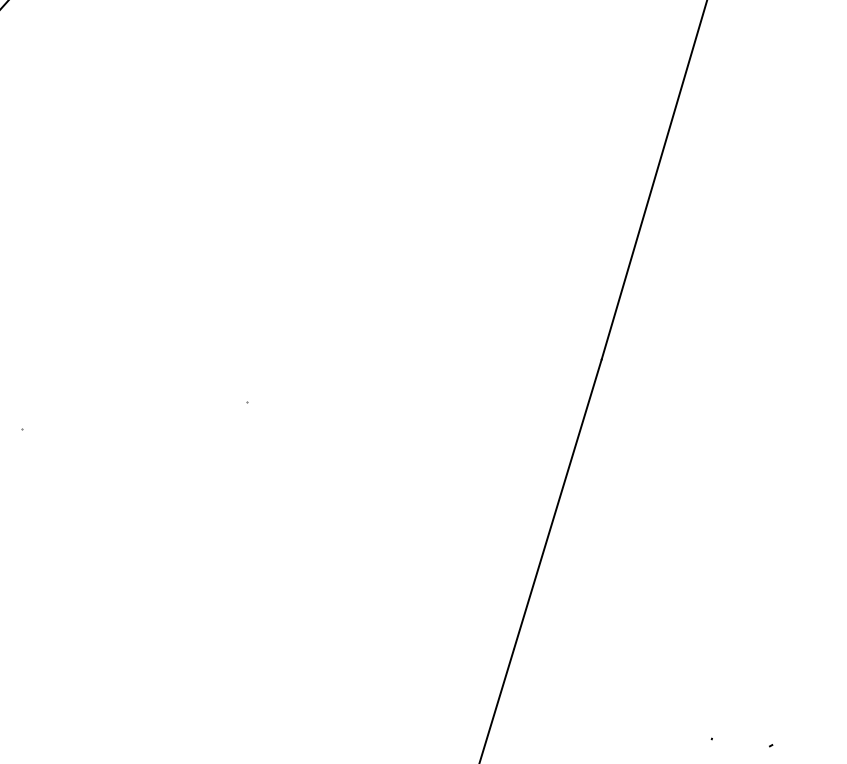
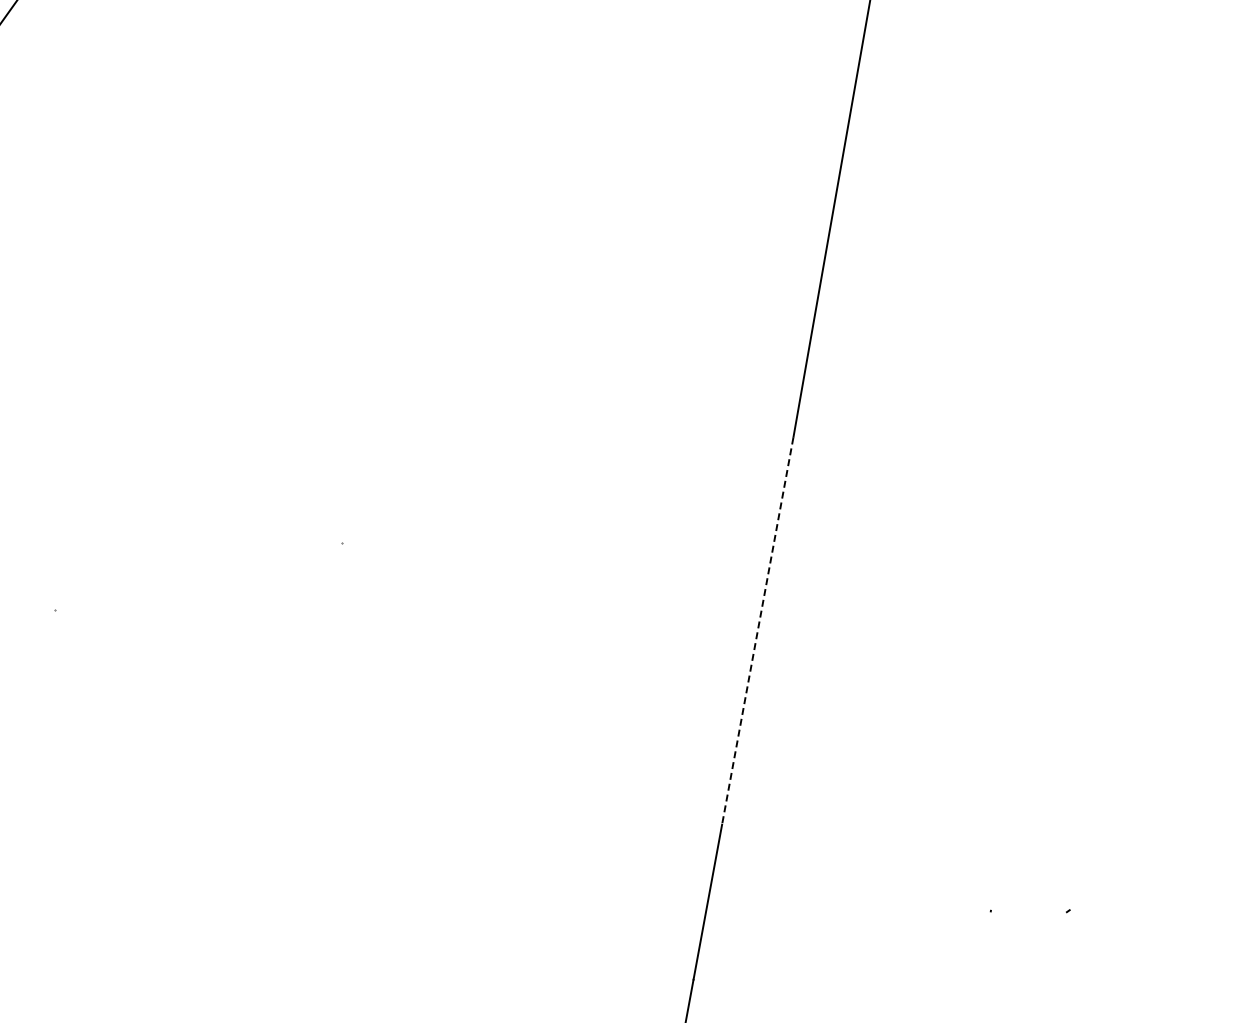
line: (558, 503) -> (758, 629), solid -> dashed

